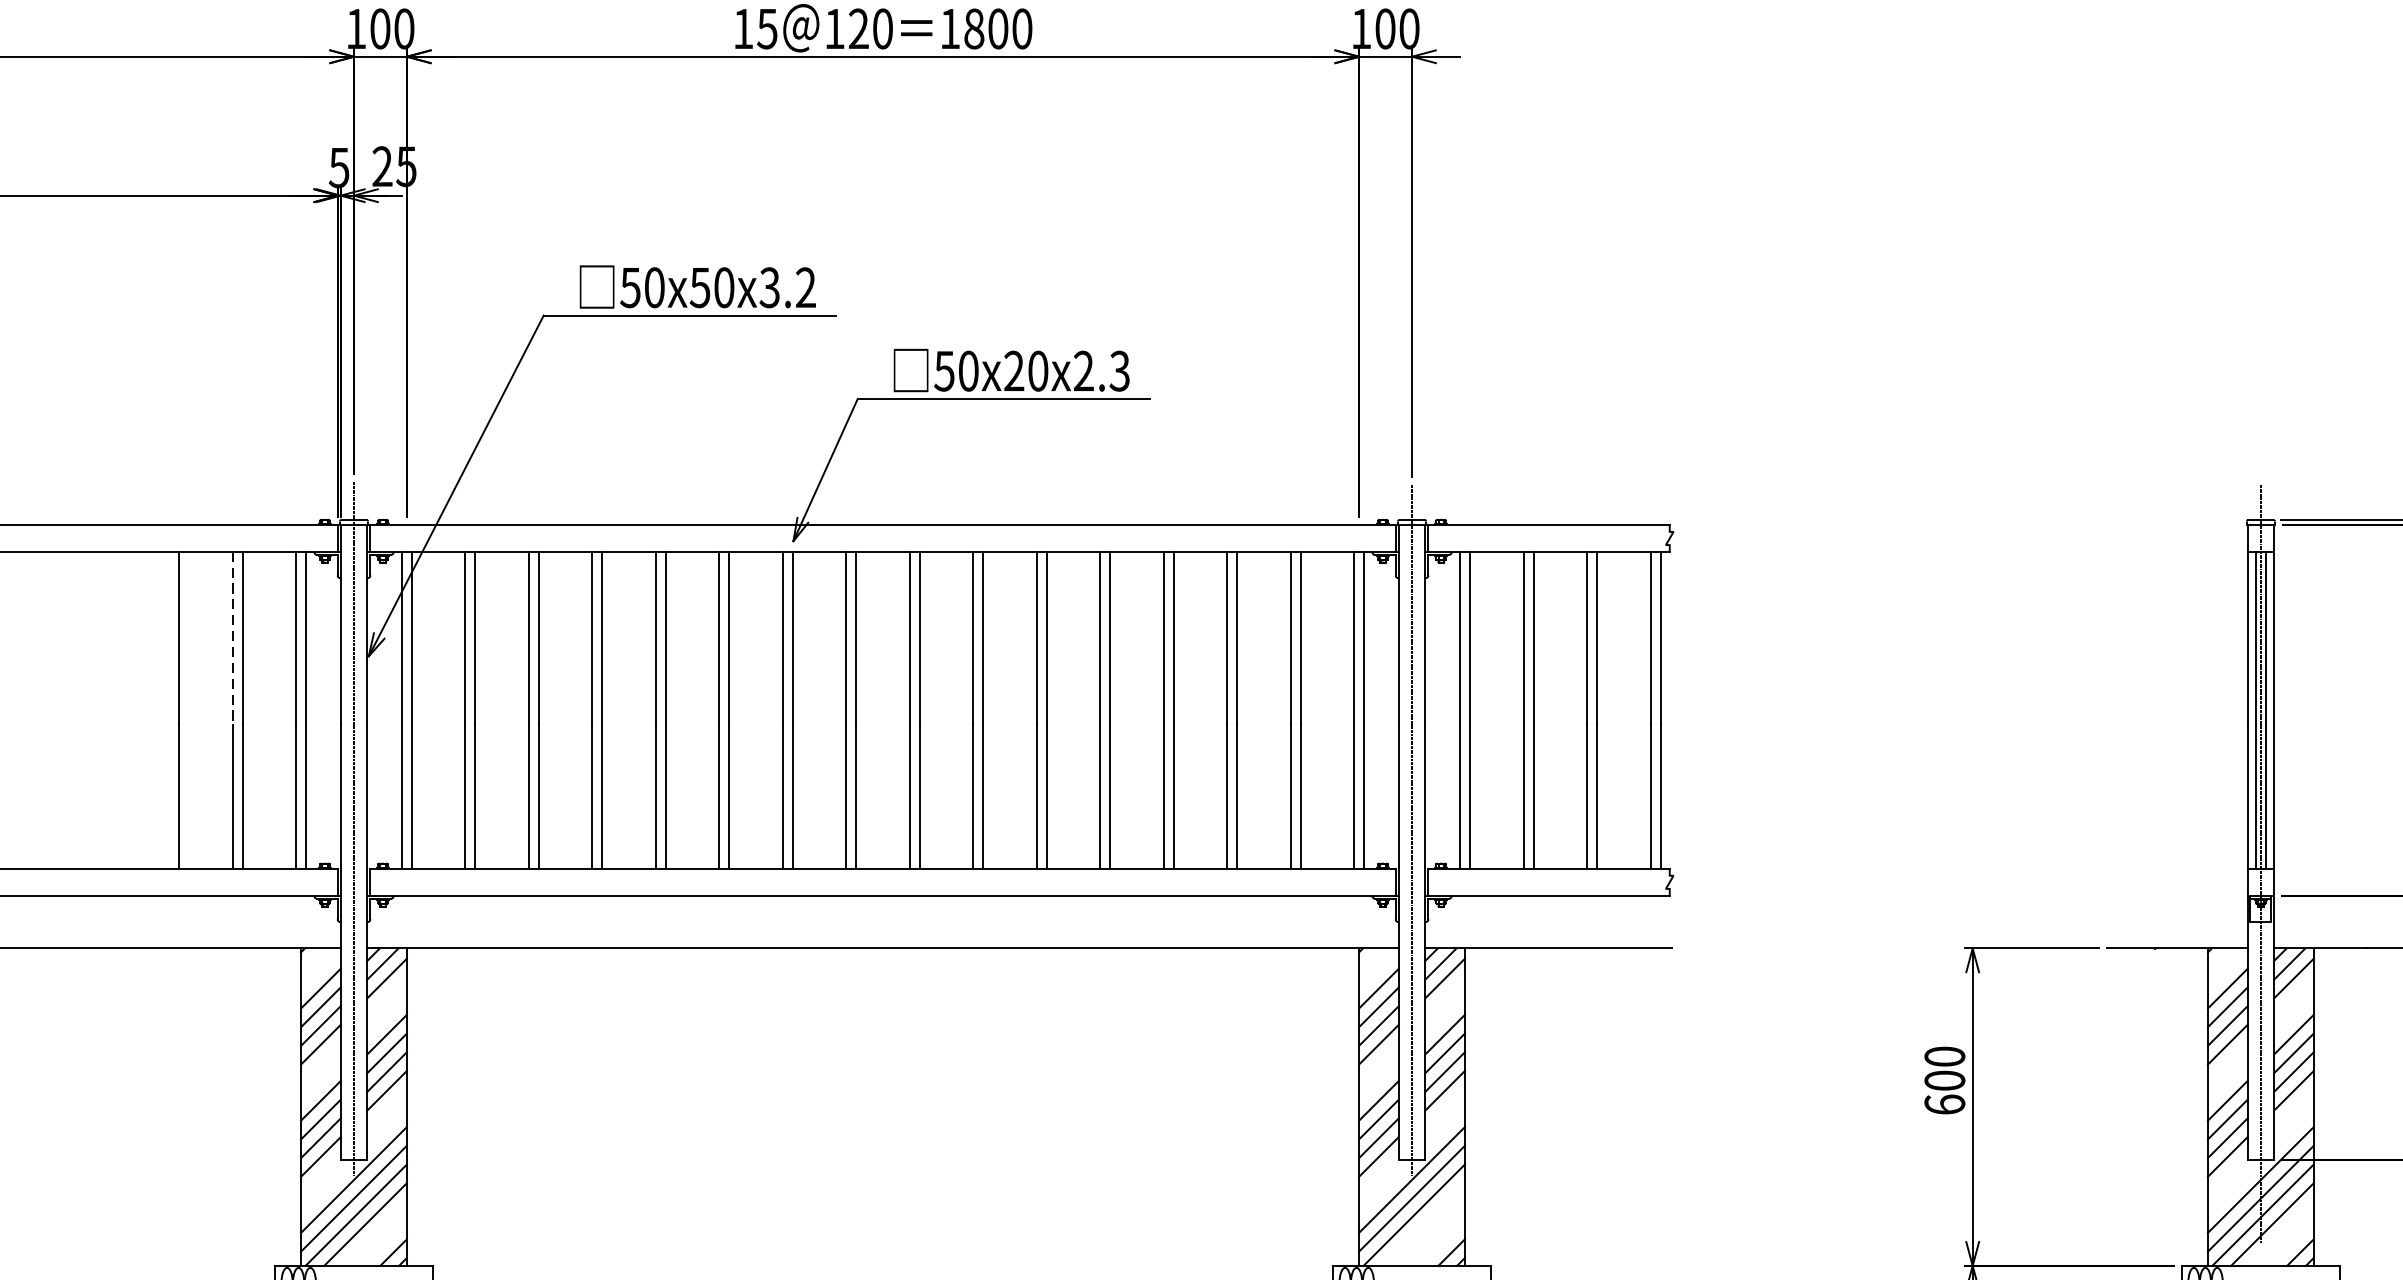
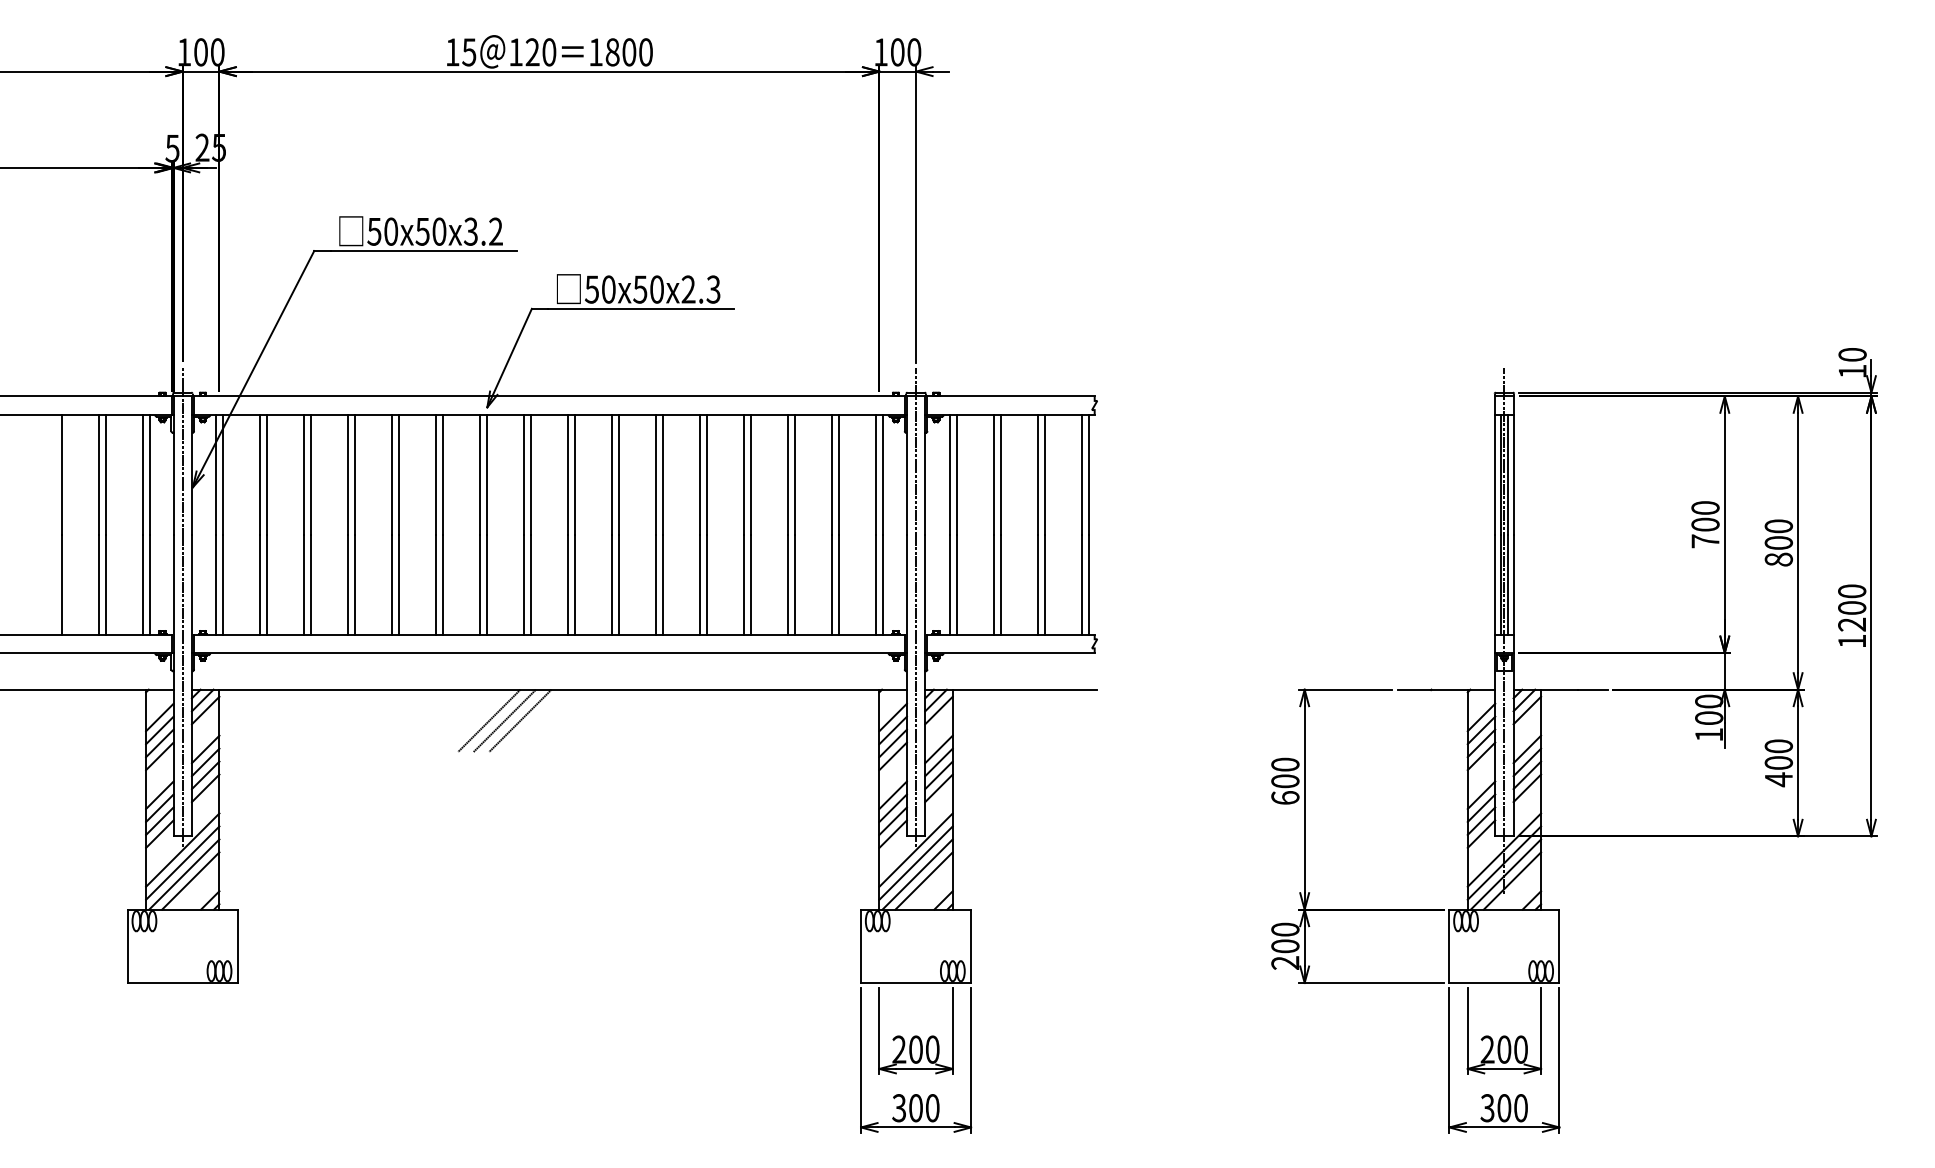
text: (1014, 371) -> (640, 289), 50x20x2.3 -> 50x50x2.3
line: (232, 638) -> (98, 474), dashed -> solid
line: (796, 992) -> (489, 720), added
line: (818, 992) -> (504, 720), added
line: (841, 992) -> (520, 720), added
line: (1422, 1223) -> (923, 880), added

